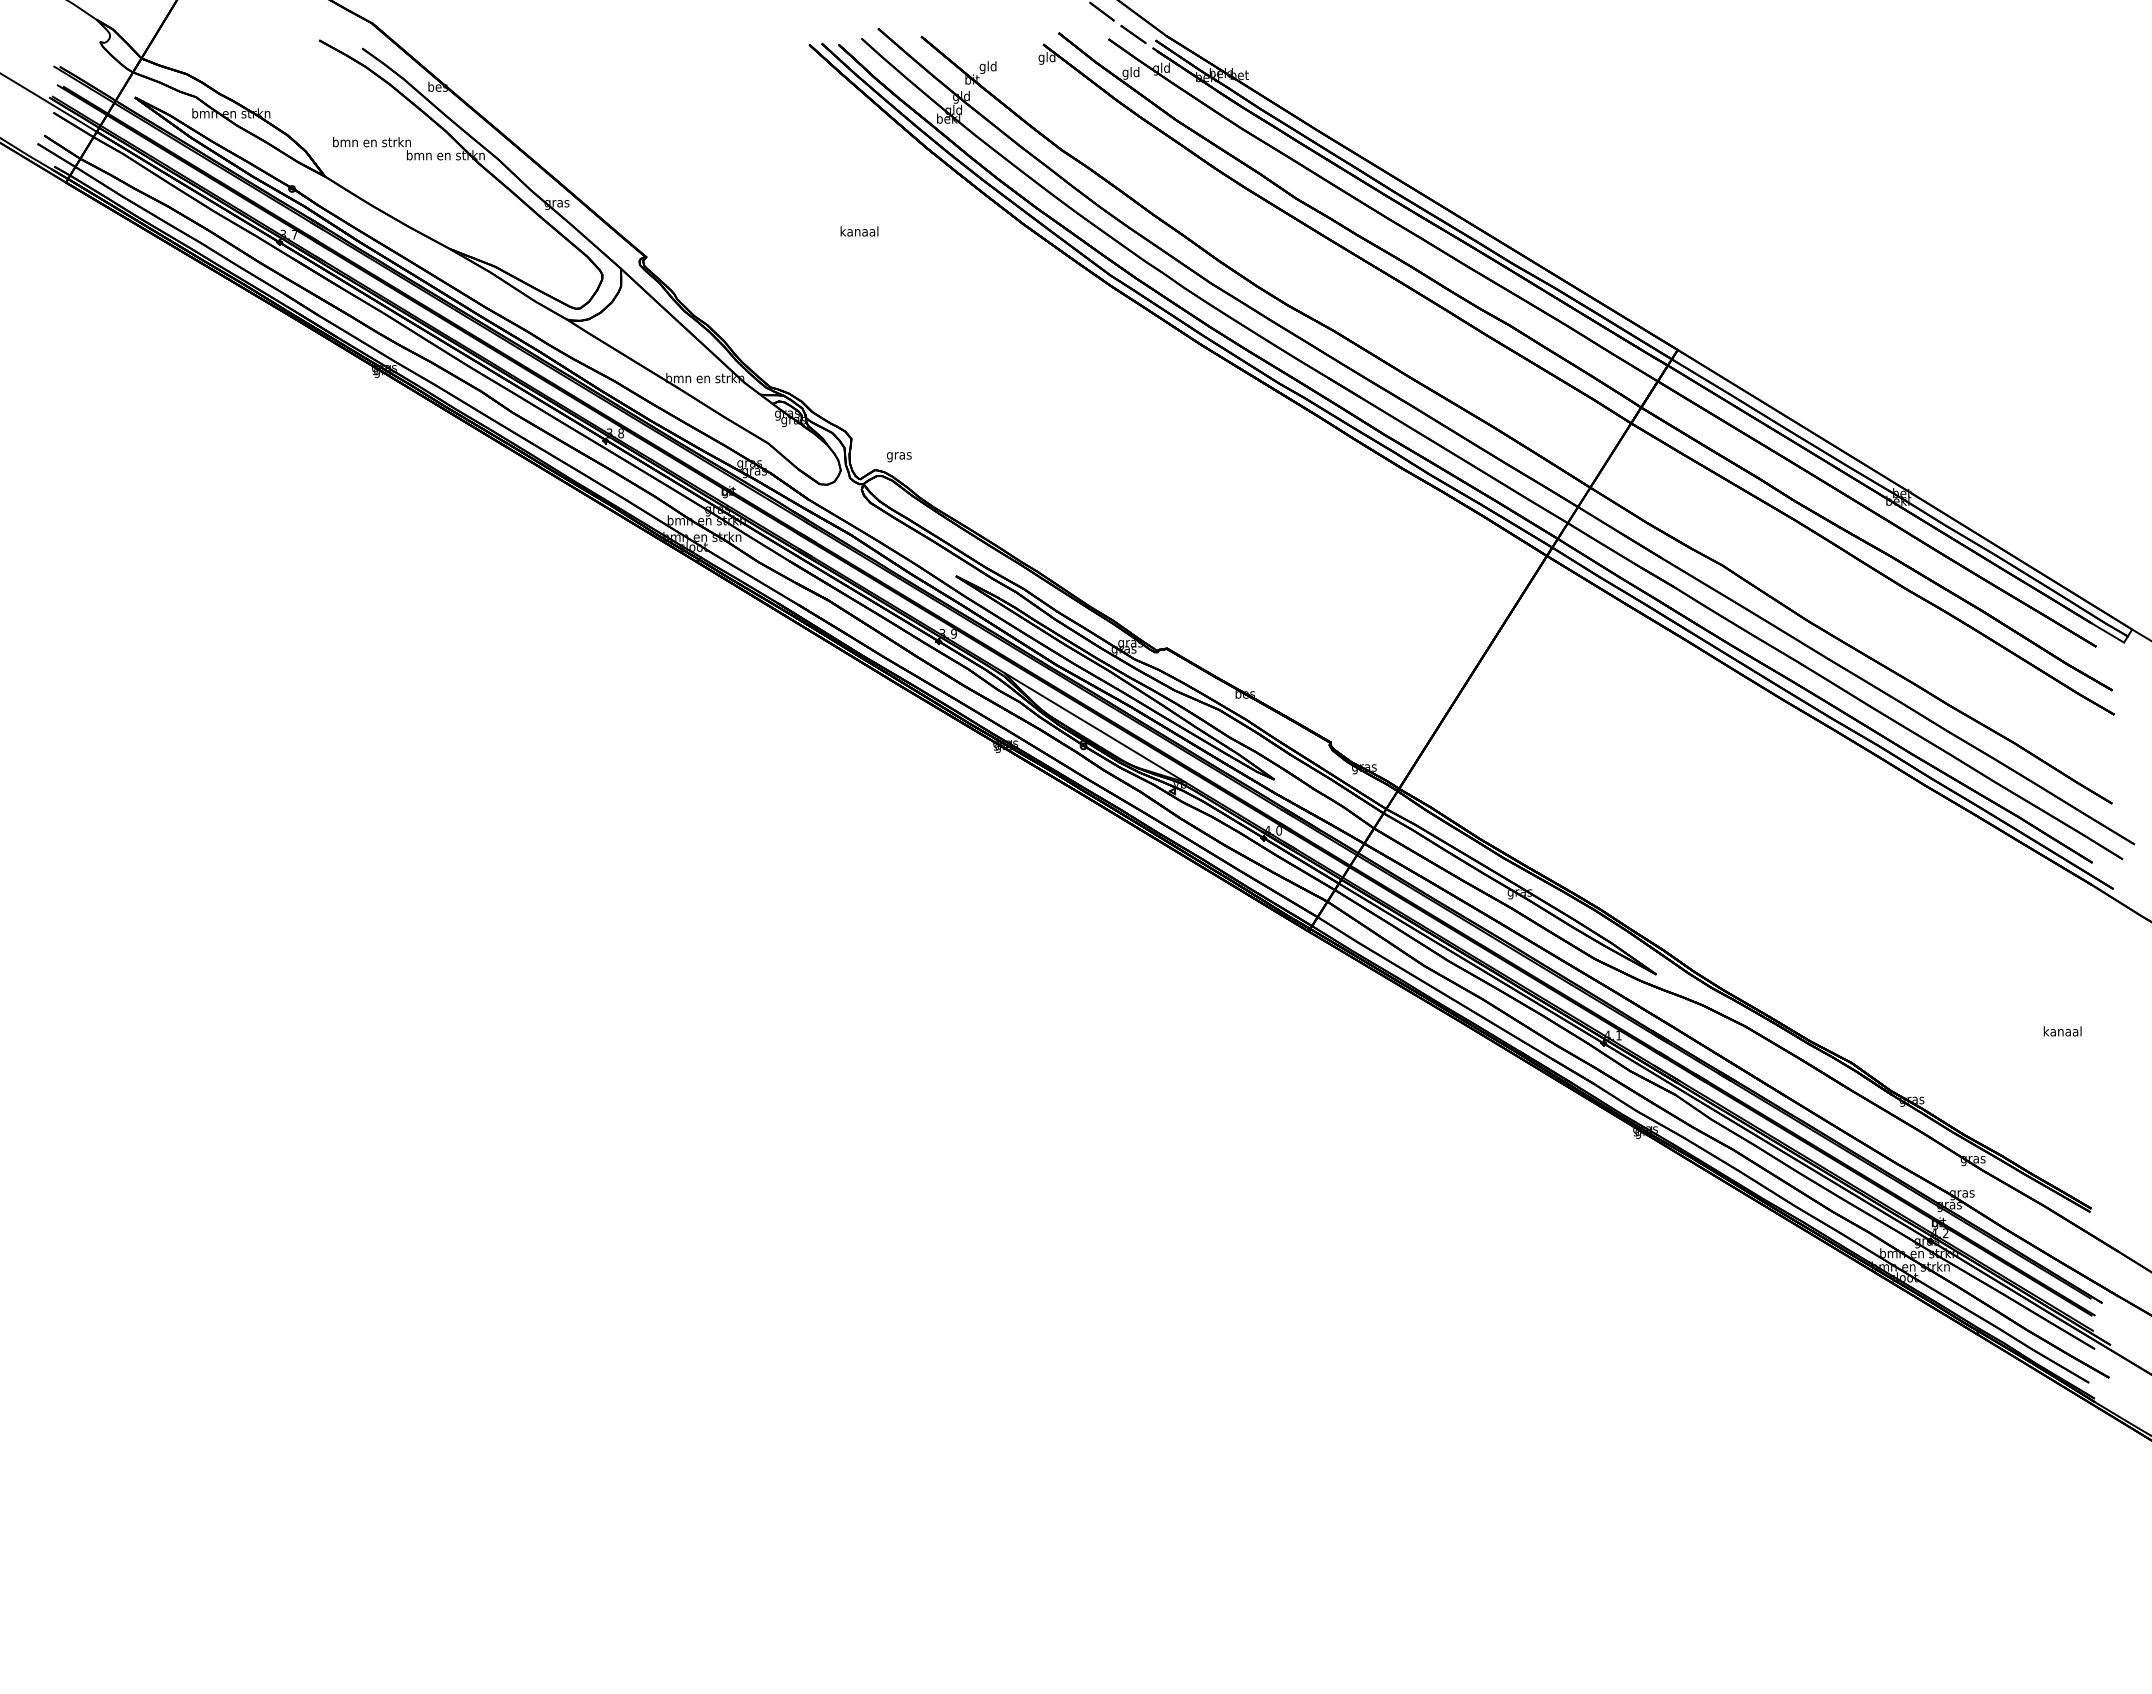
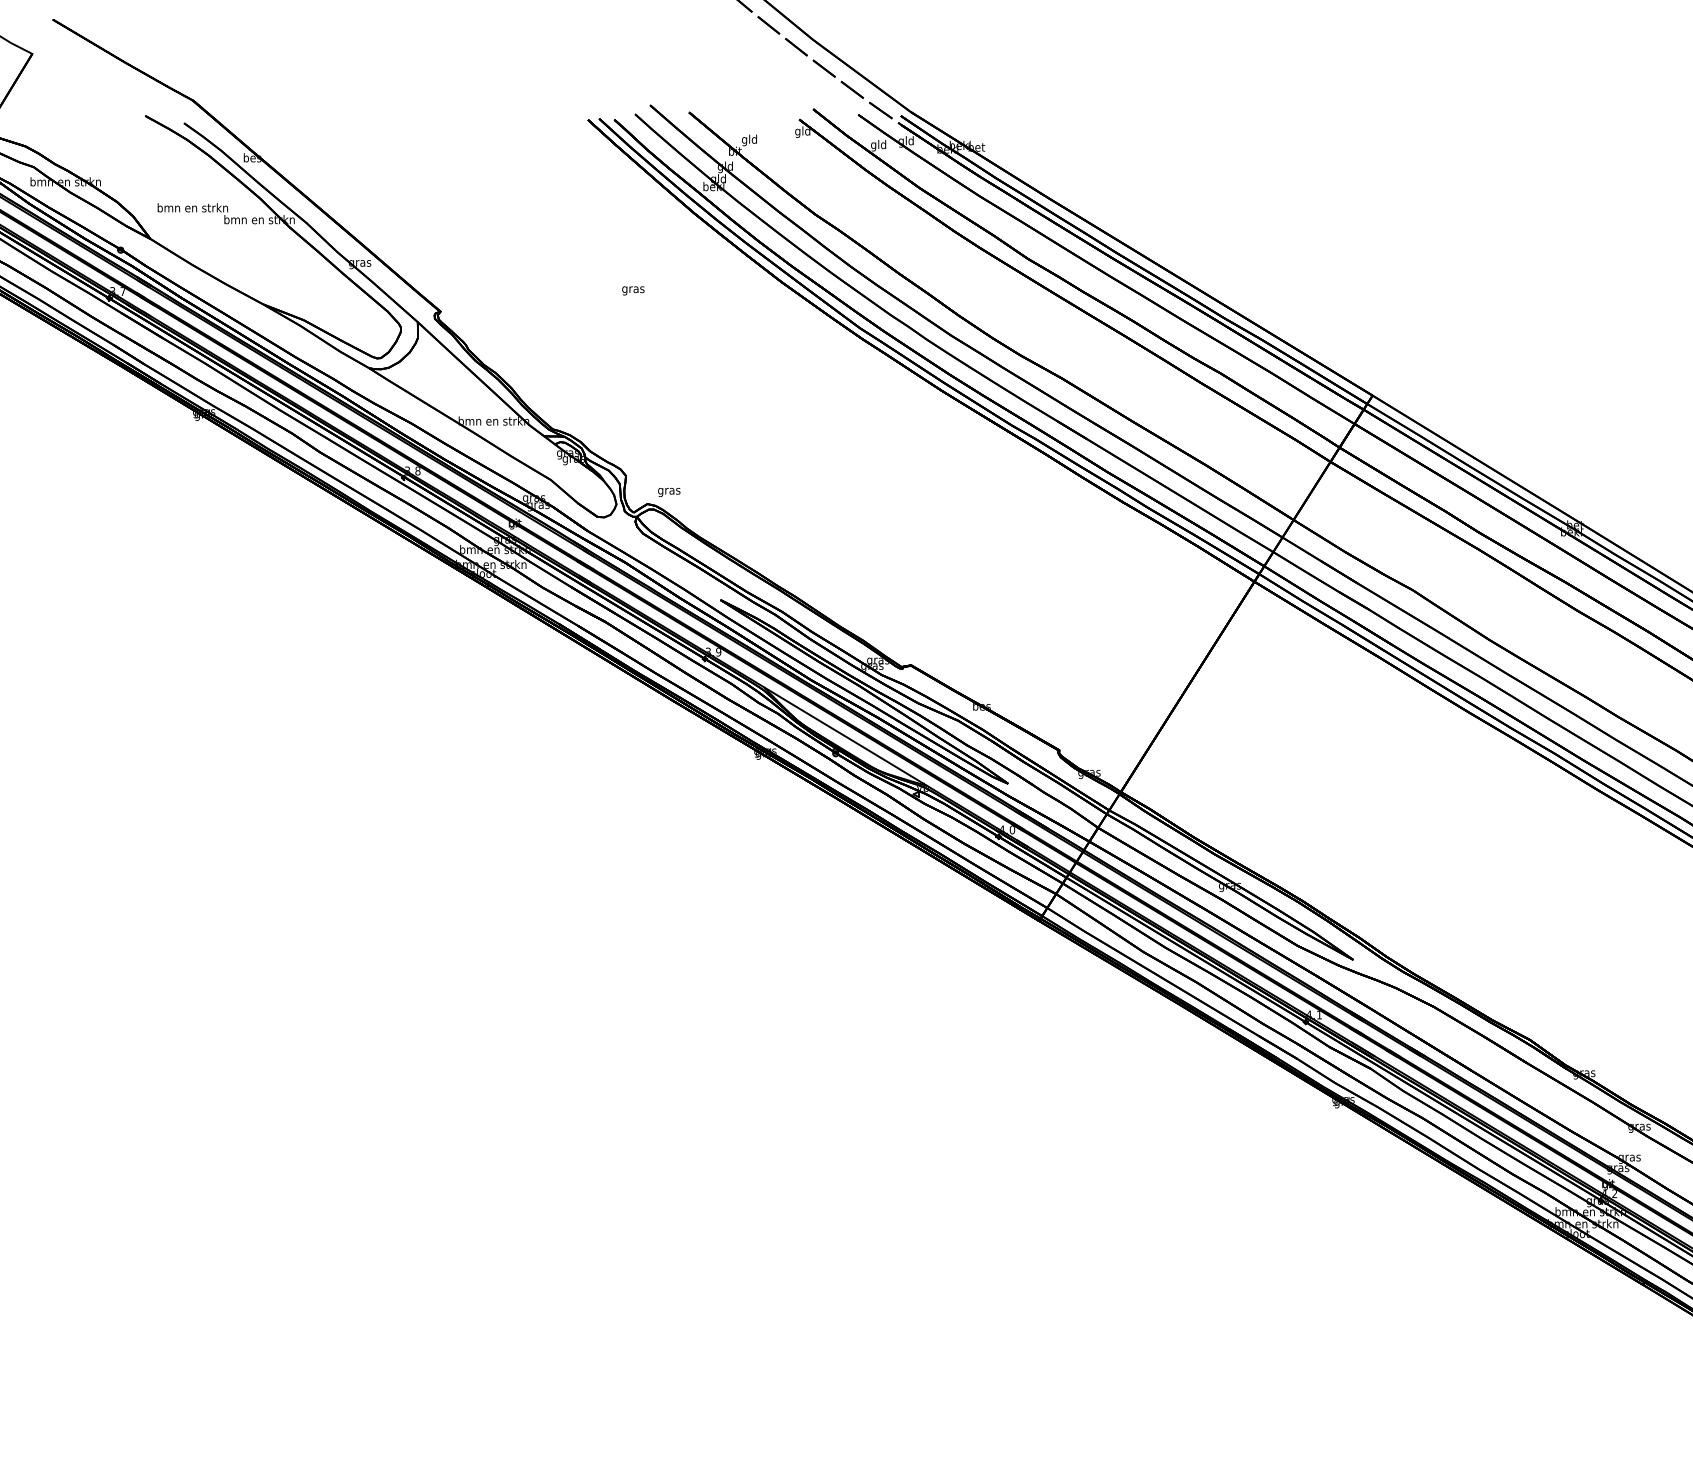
text: (859, 232) -> (633, 289), kanaal -> gras

